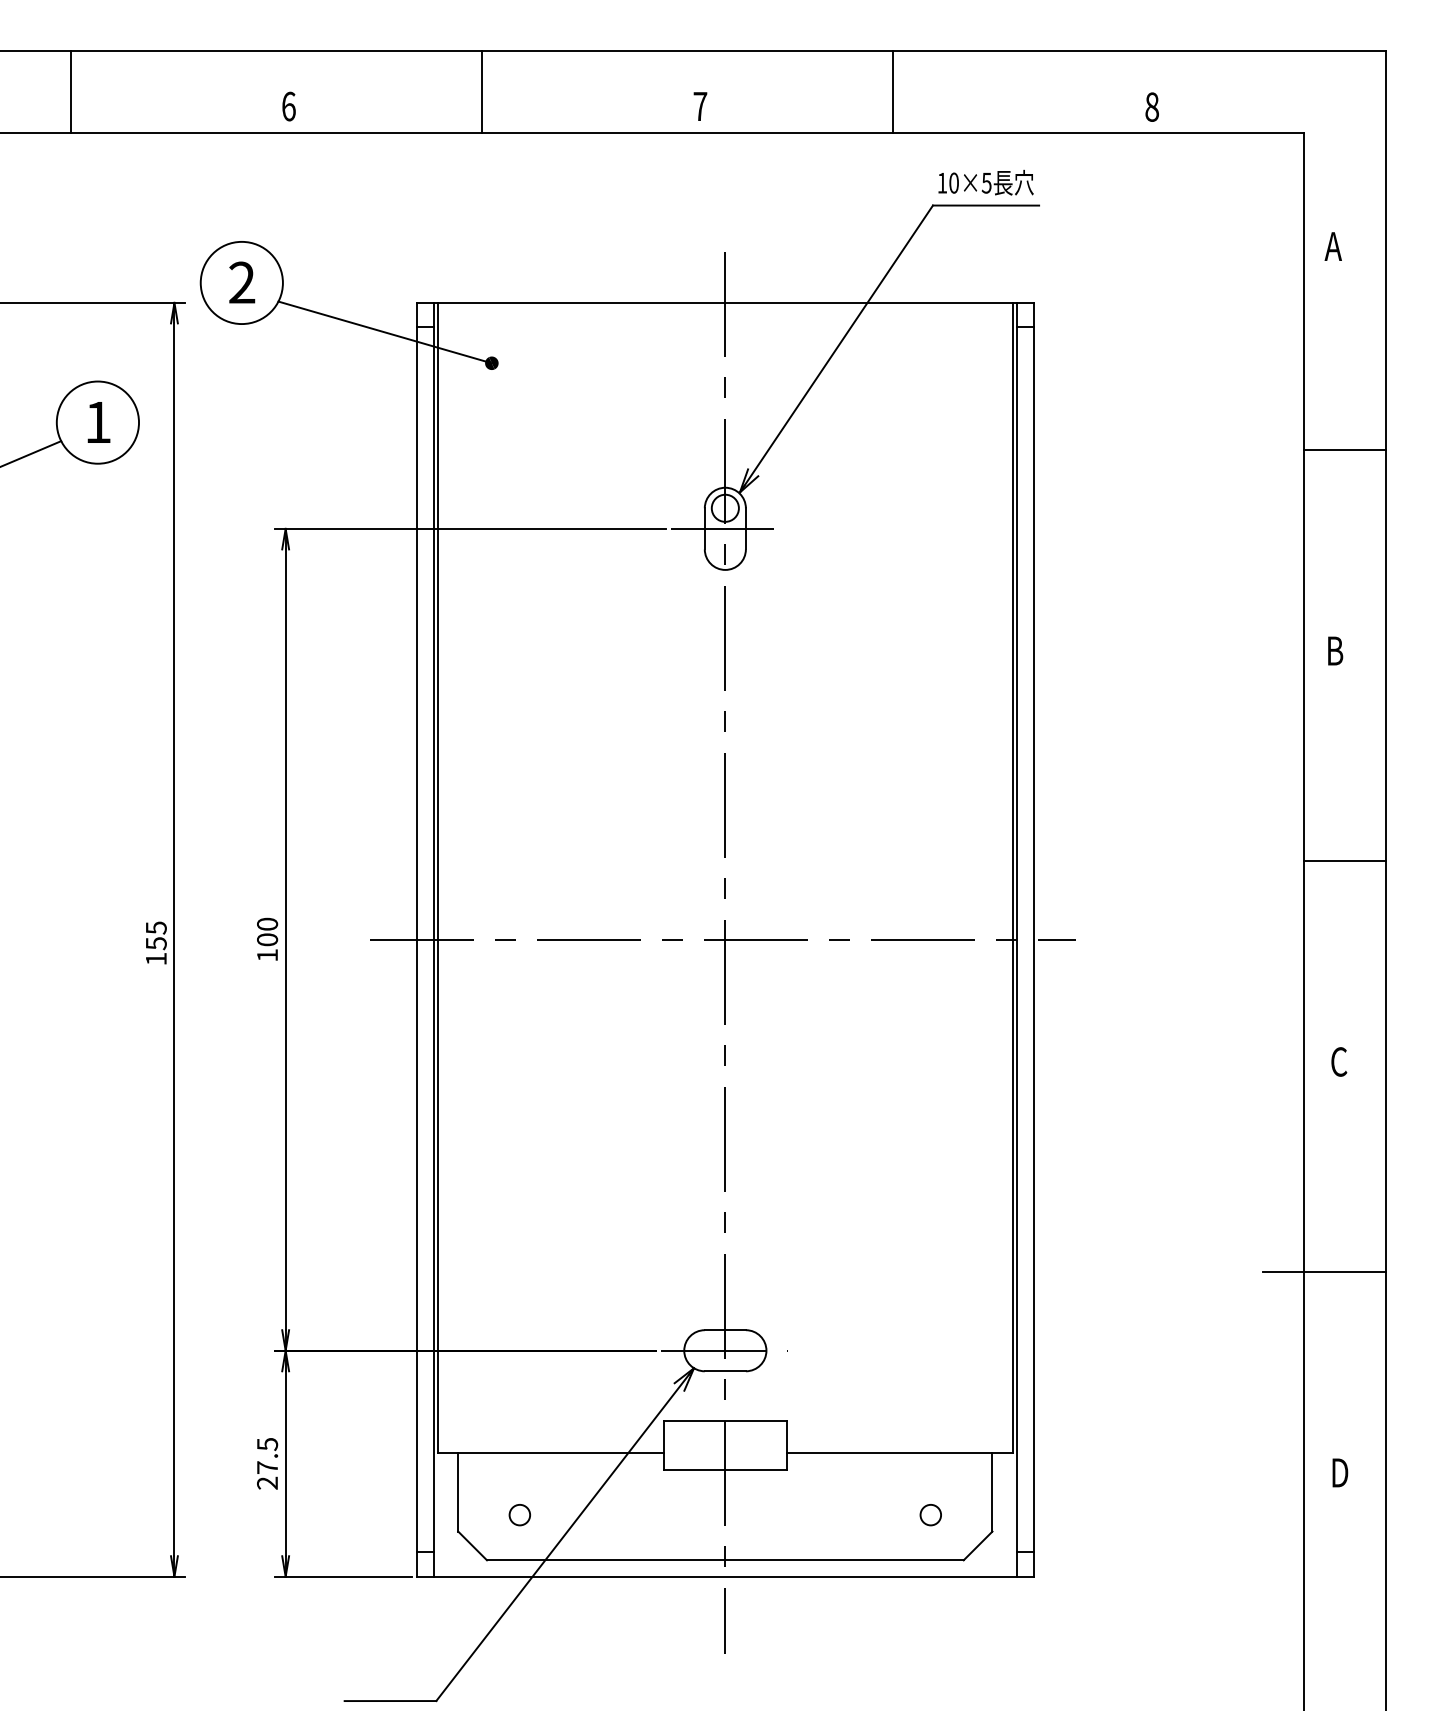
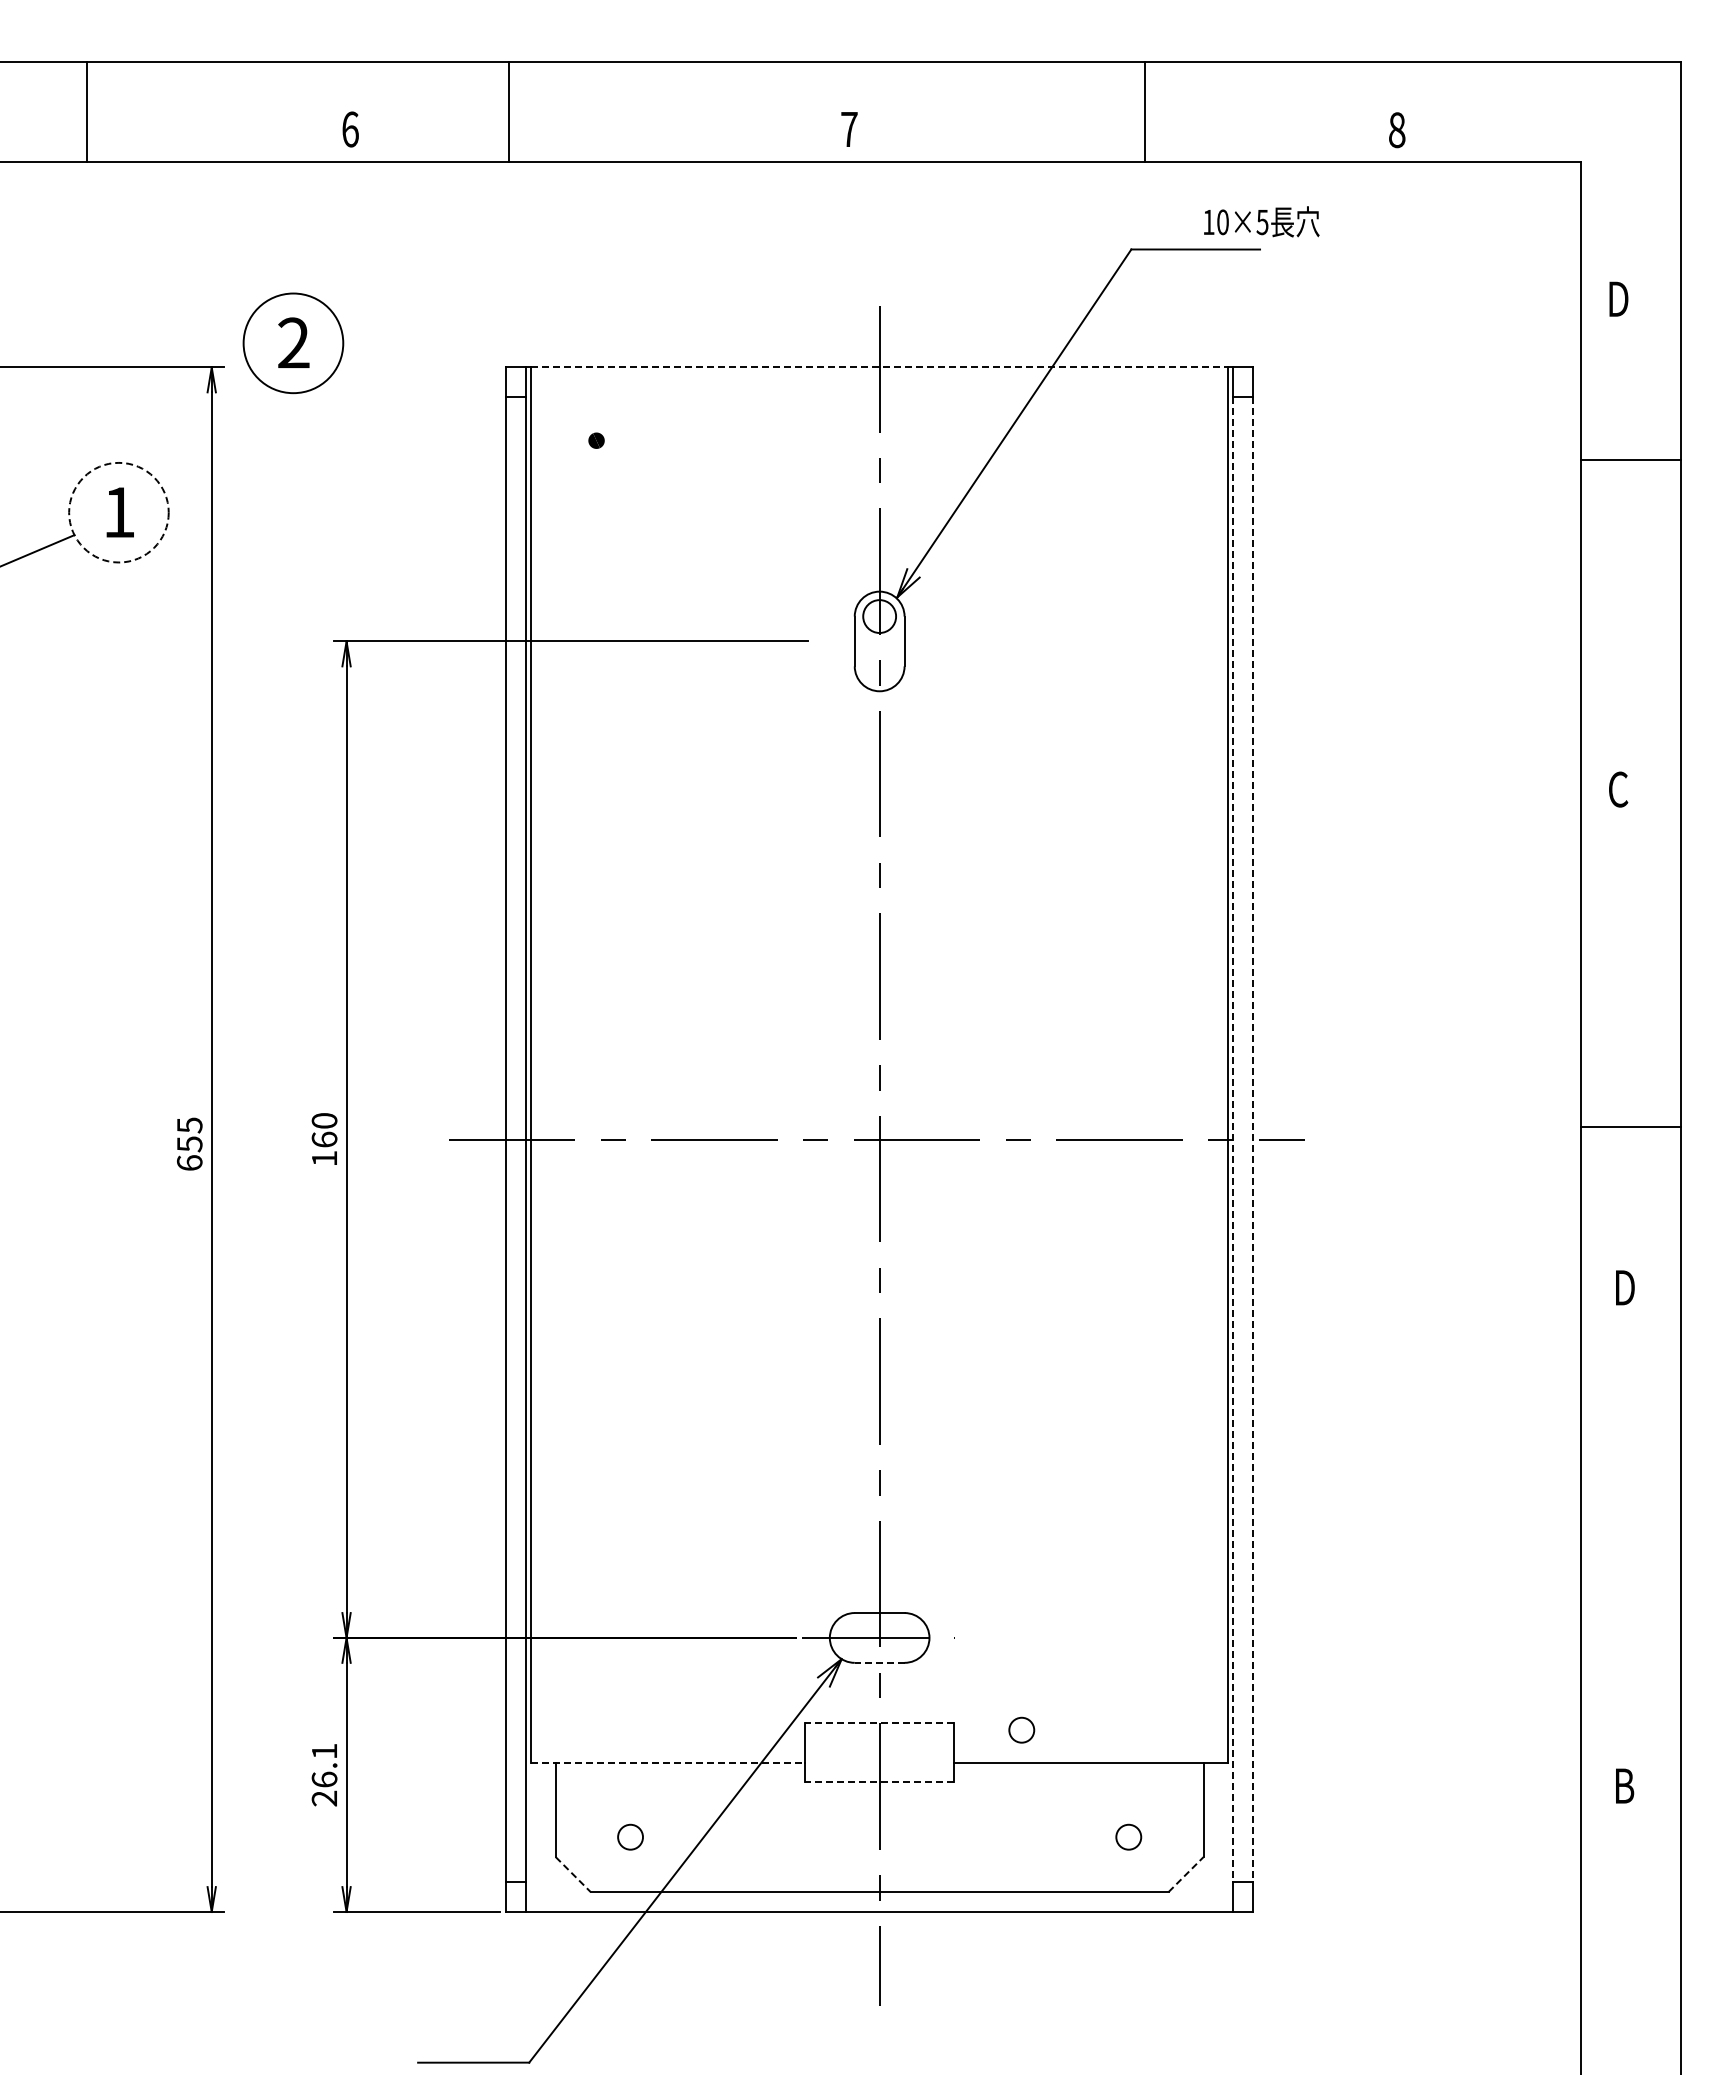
line: (481, 91) -> (508, 111), moved
line: (893, 91) -> (1145, 111), moved
text: (985, 182) -> (1261, 221), moved
text: (1333, 245) -> (1617, 298), A -> D
line: (725, 302) -> (879, 367), solid -> dashed
line: (384, 331) -> (466, 402), removed
circle: (97, 422) -> (118, 512), solid -> dashed
line: (1344, 449) -> (1630, 459), moved
line: (721, 528) -> (875, 641), removed
text: (1334, 650) -> (1618, 789), B -> C
line: (1344, 860) -> (1630, 1126), moved
text: (267, 939) -> (324, 1139), 100 -> 160
line: (1017, 940) -> (1233, 1140), solid -> dashed
line: (1033, 940) -> (1253, 1140), solid -> dashed
text: (156, 958) -> (189, 1162), 155 -> 655
text: (1339, 1061) -> (1624, 1287), C -> D
line: (1324, 1272) -> (1605, 1542), removed
line: (725, 1371) -> (879, 1662), solid -> dashed
line: (725, 1420) -> (879, 1722), solid -> dashed
circle: (842, 1426) -> (1021, 1729), added
line: (551, 1453) -> (668, 1762), solid -> dashed
text: (267, 1455) -> (324, 1765), 27.5 -> 26.1
line: (725, 1469) -> (879, 1782), solid -> dashed
text: (1341, 1472) -> (1626, 1785), D -> B
line: (472, 1545) -> (573, 1874), solid -> dashed
line: (978, 1545) -> (1186, 1874), solid -> dashed

